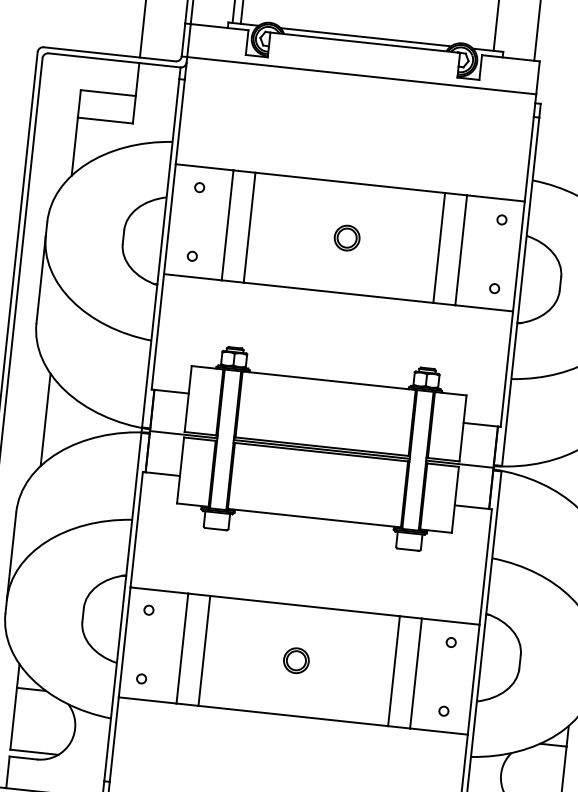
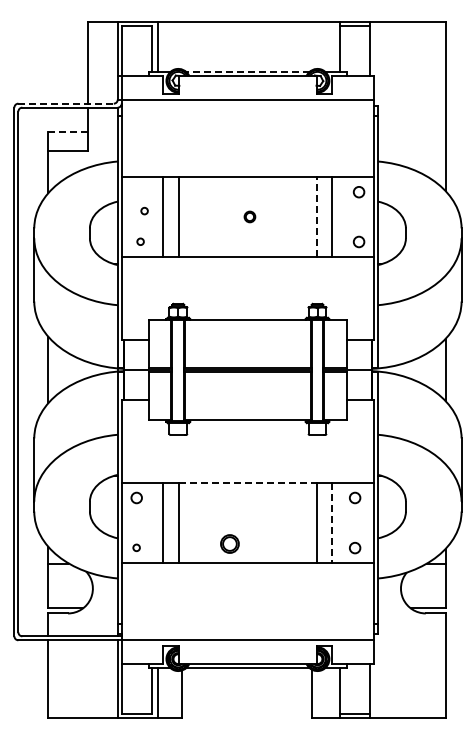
line: (365, 36) -> (247, 71), solid -> dashed
line: (110, 54) -> (66, 103), solid -> dashed
line: (108, 93) -> (68, 131), solid -> dashed
circle: (199, 186) -> (144, 210), moved
circle: (502, 219) -> (359, 191), size x1.6
part: (346, 237) -> (249, 216), size x0.6
line: (439, 247) -> (316, 216), solid -> dashed
circle: (495, 288) -> (359, 241), size x1.6
line: (304, 606) -> (247, 483), solid -> dashed
circle: (148, 610) -> (136, 498), size x1.6
circle: (451, 643) -> (355, 498), size x1.6
part: (295, 659) -> (229, 543), moved
line: (416, 674) -> (332, 523), solid -> dashed
circle: (444, 710) -> (355, 547), size x1.6

